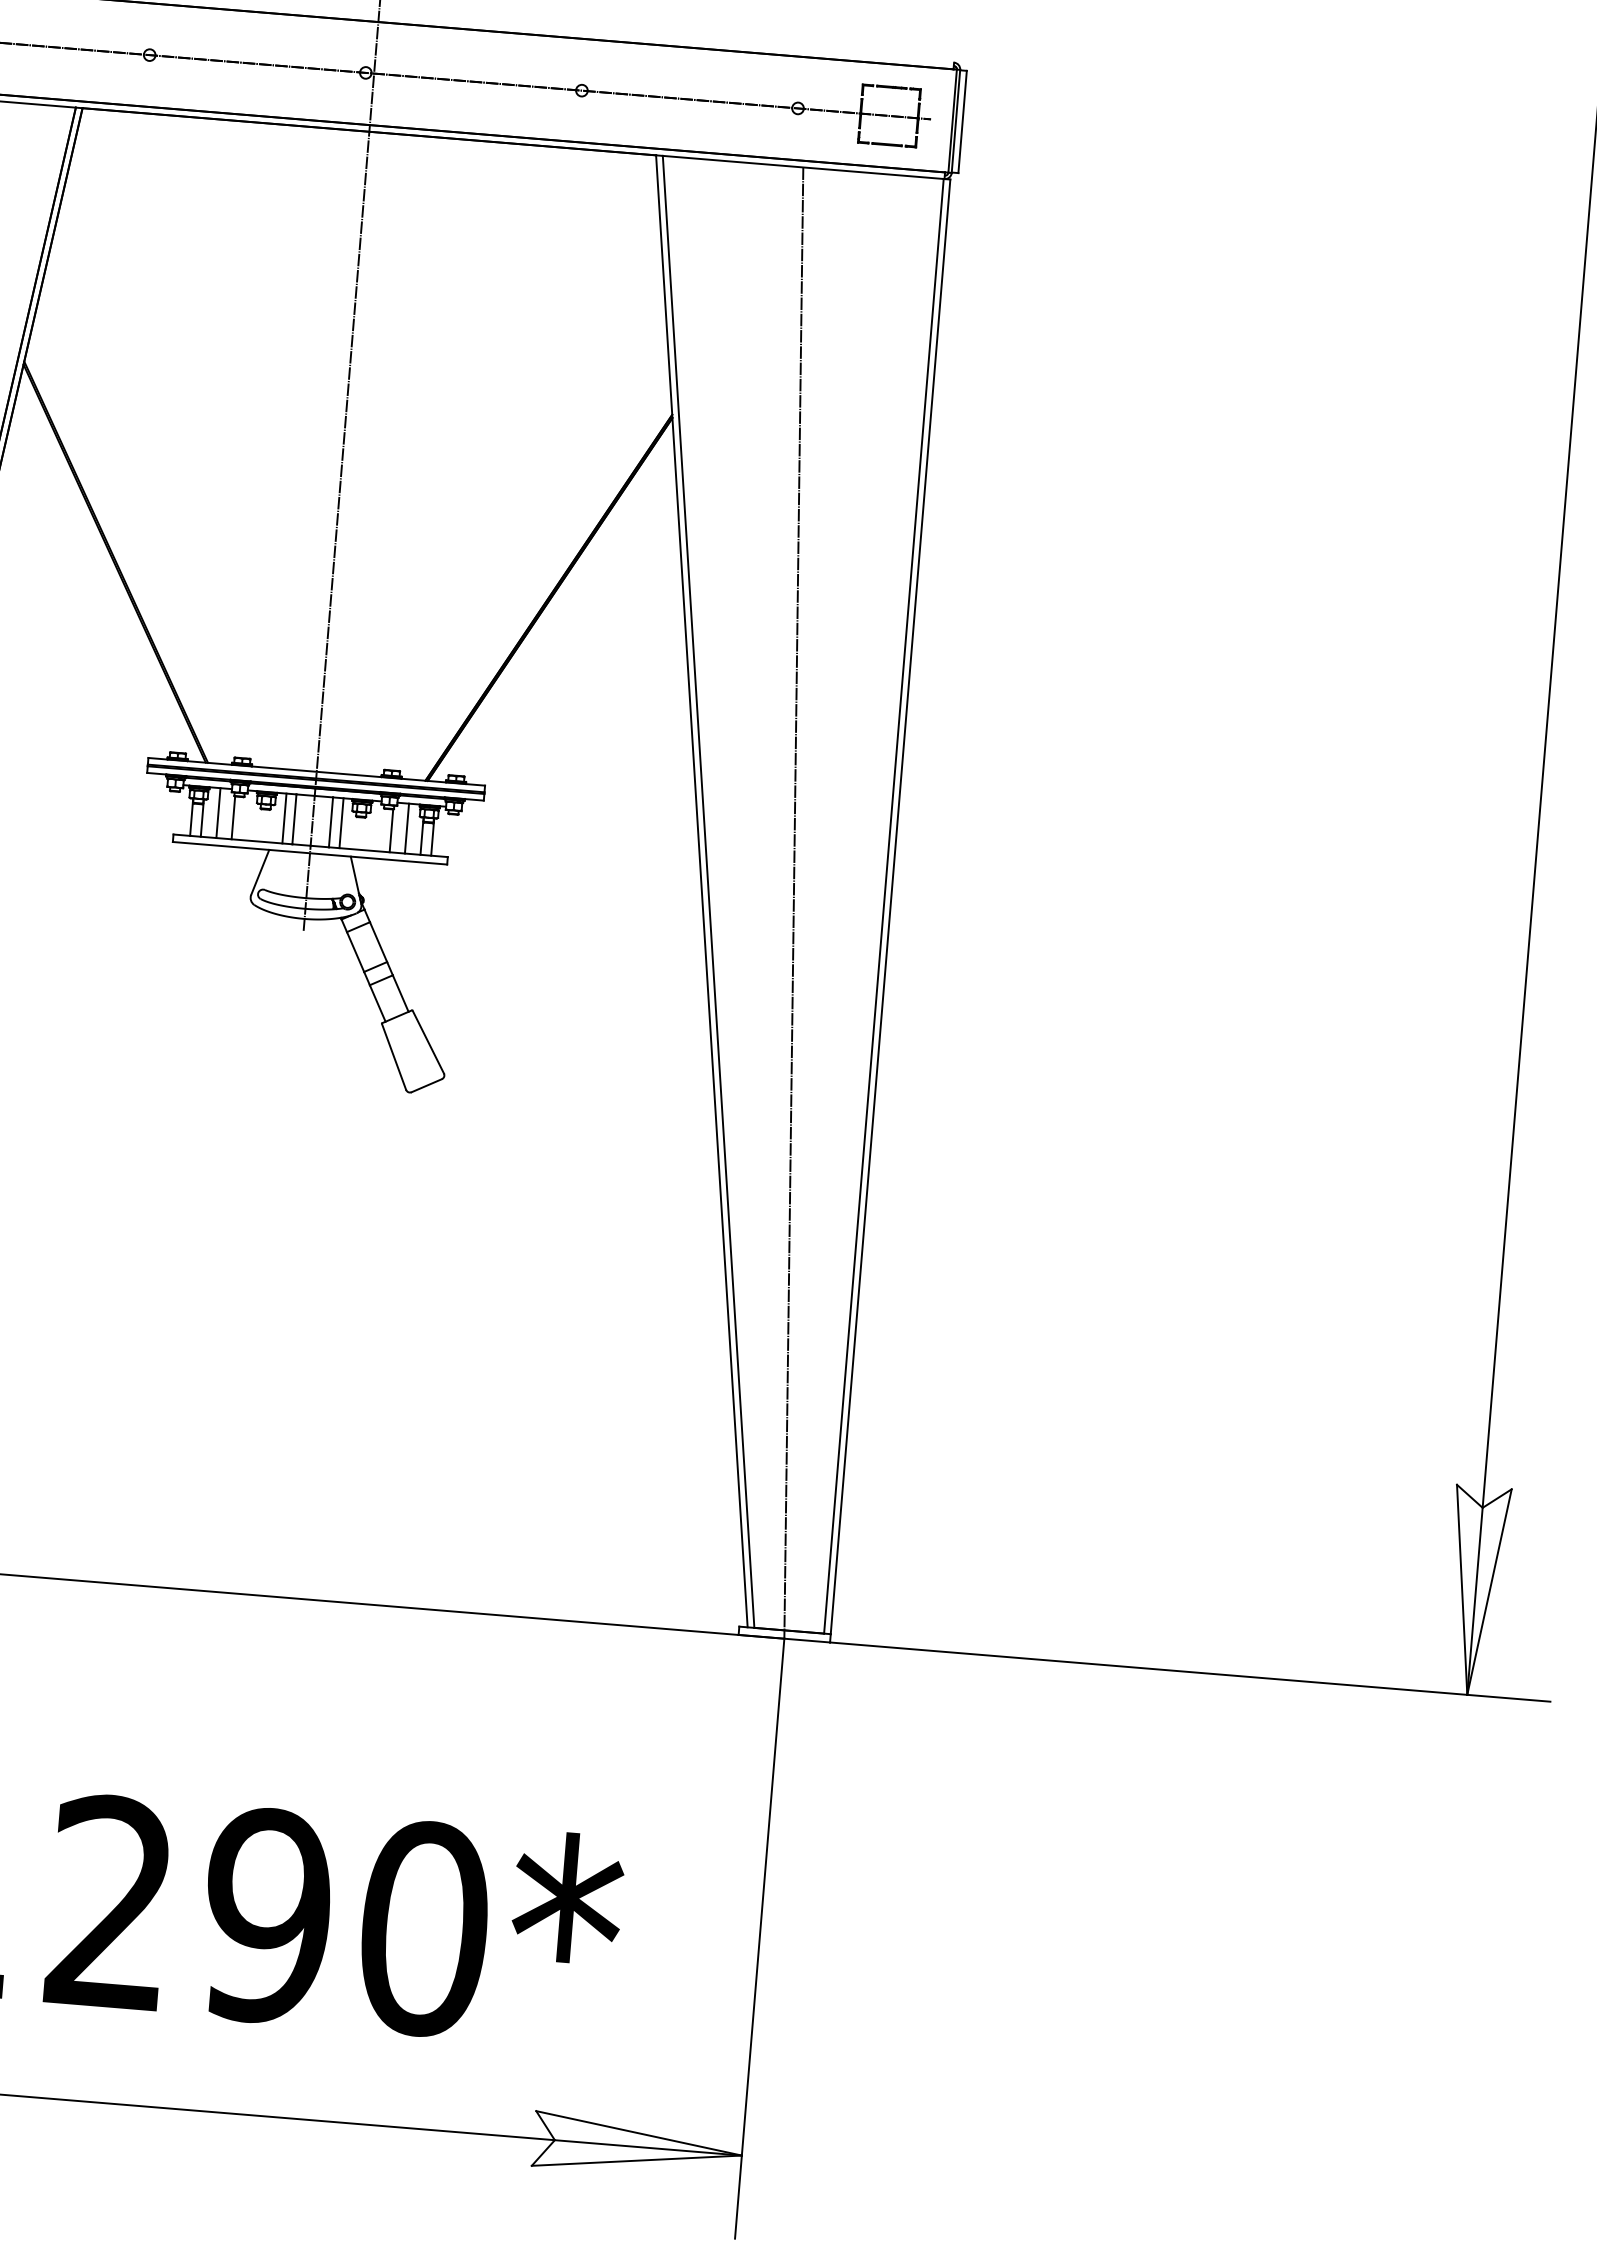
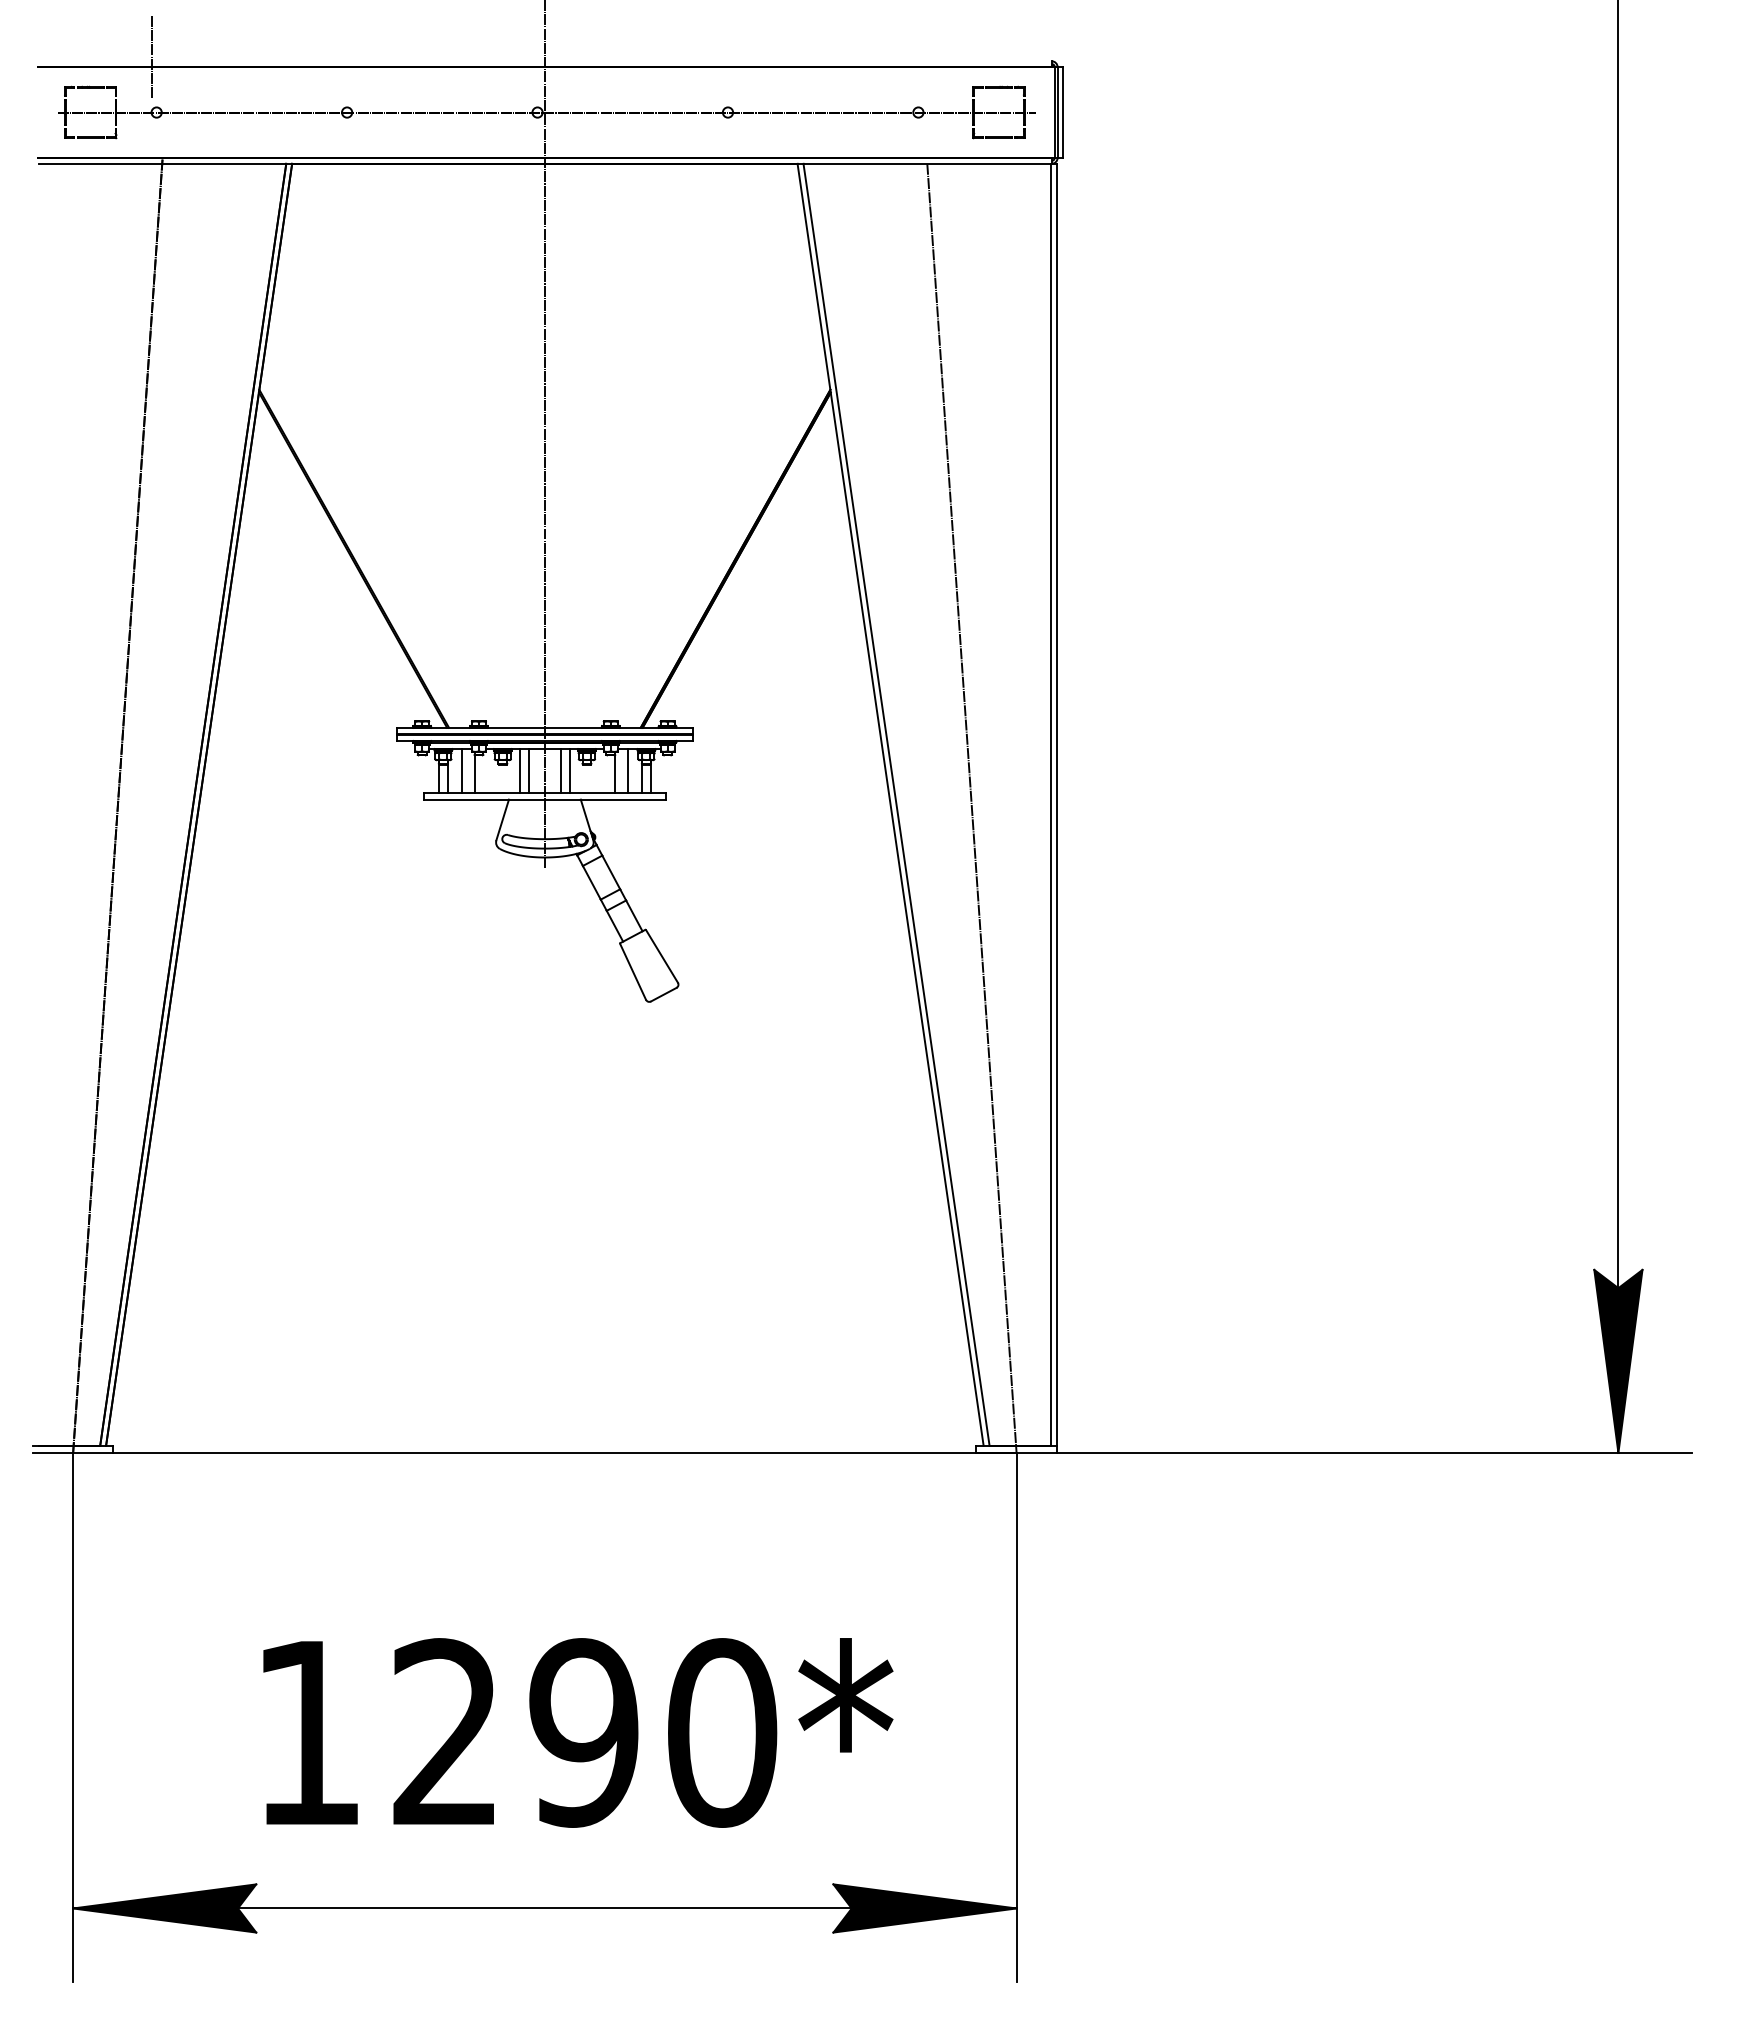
fill: (1475, 1591) -> (1618, 1361), added
fill: (637, 2146) -> (924, 1908), added

